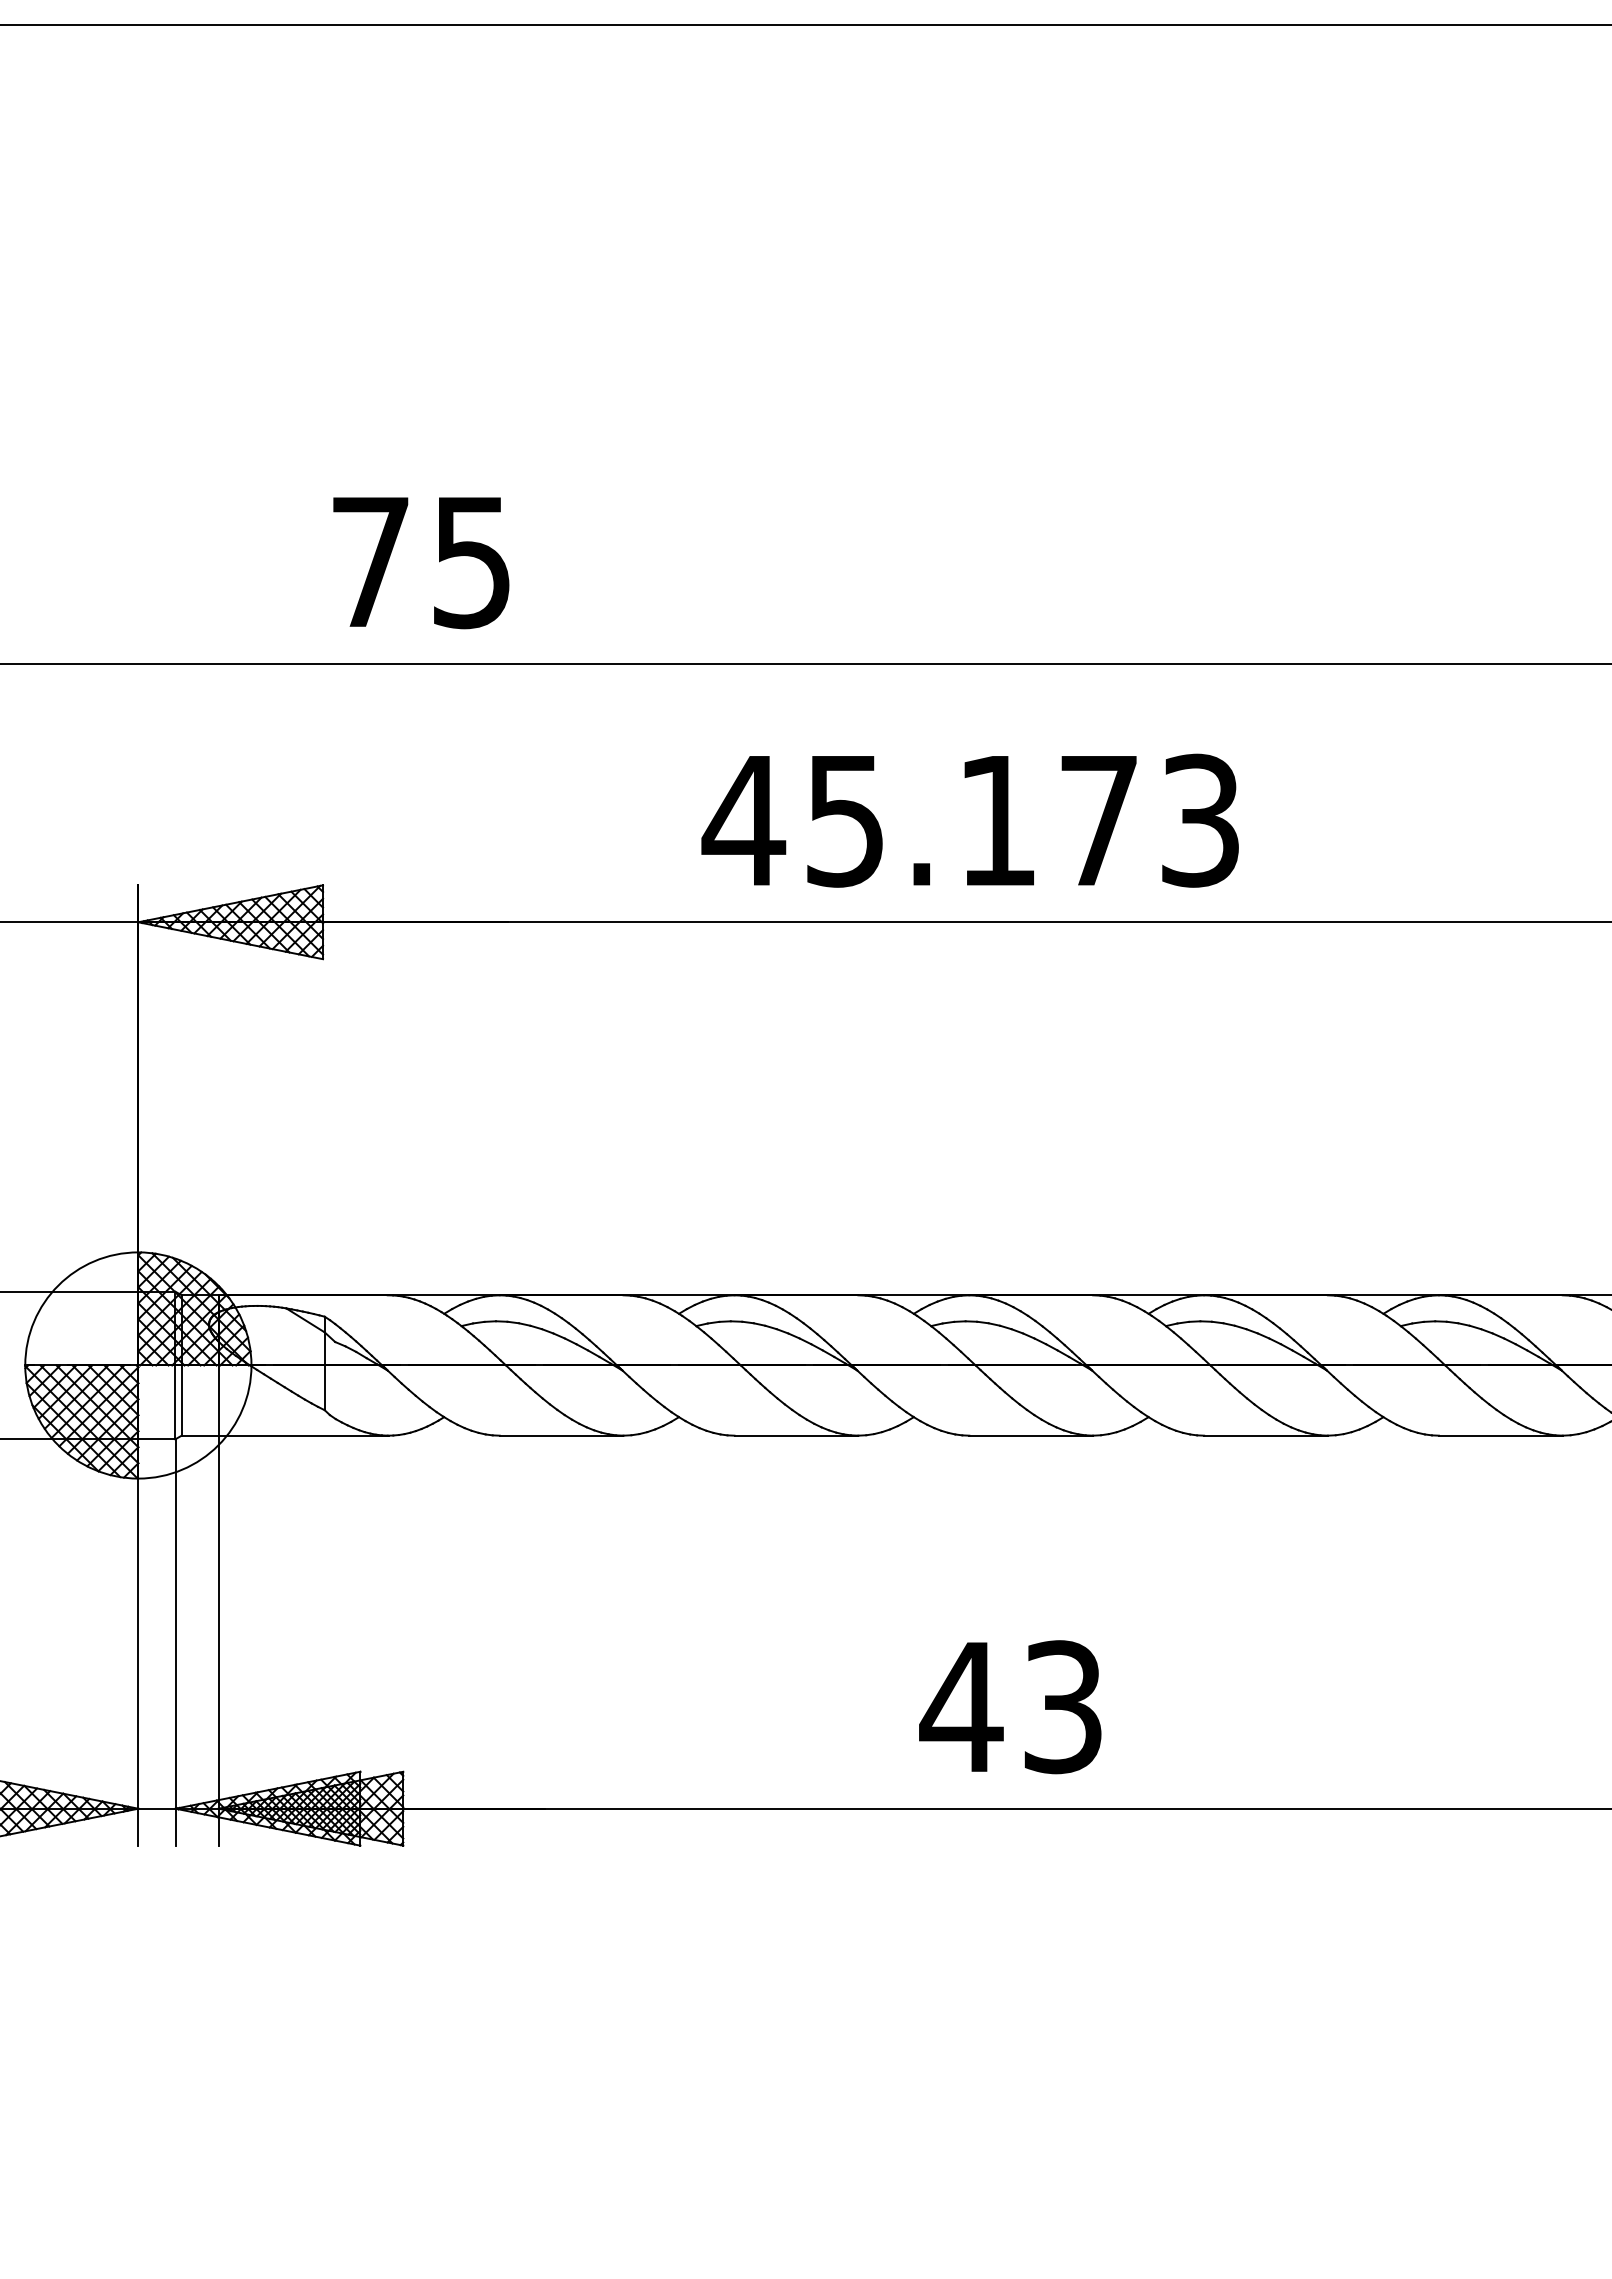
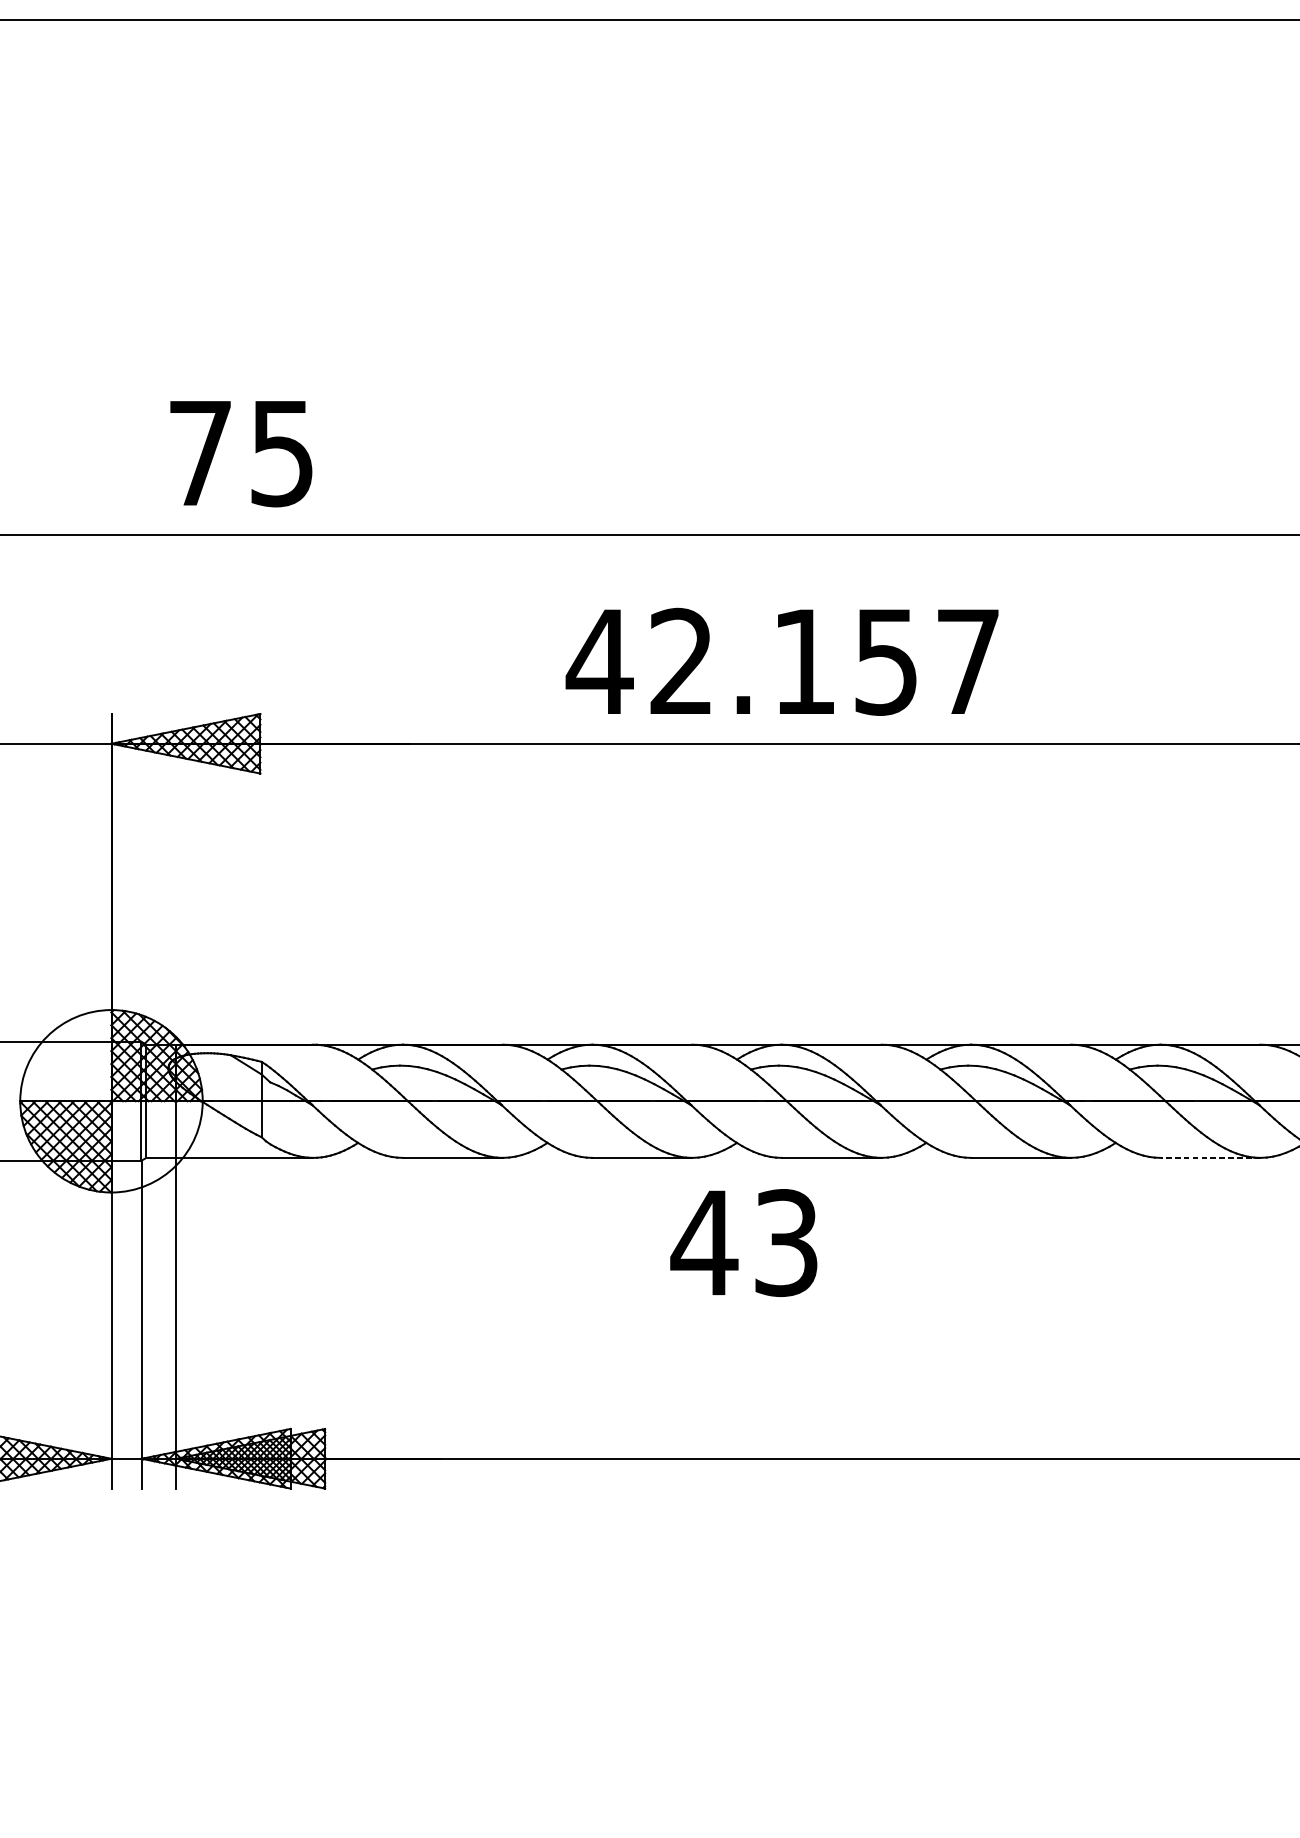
text: (421, 563) -> (241, 454), moved
text: (1022, 820) -> (824, 661), 45.173 -> 42.157
line: (1500, 1435) -> (1210, 1157), solid -> dashed
text: (1010, 1707) -> (743, 1243), moved

